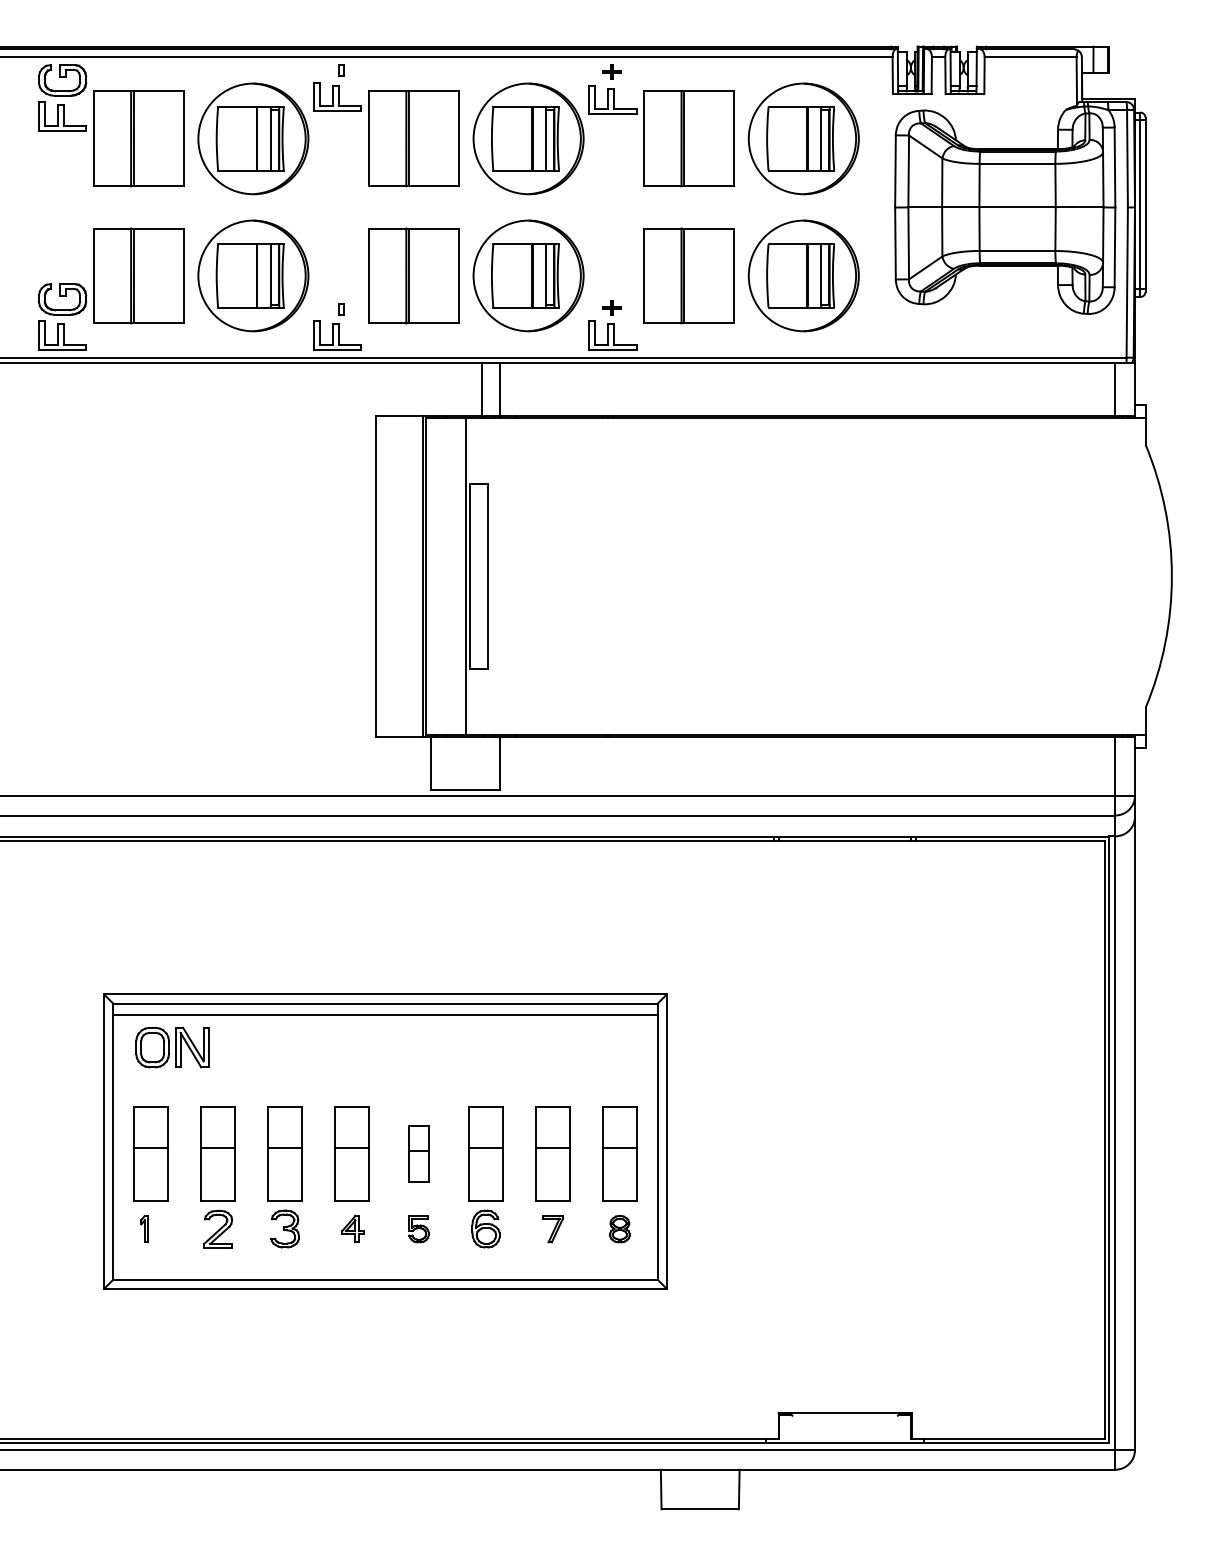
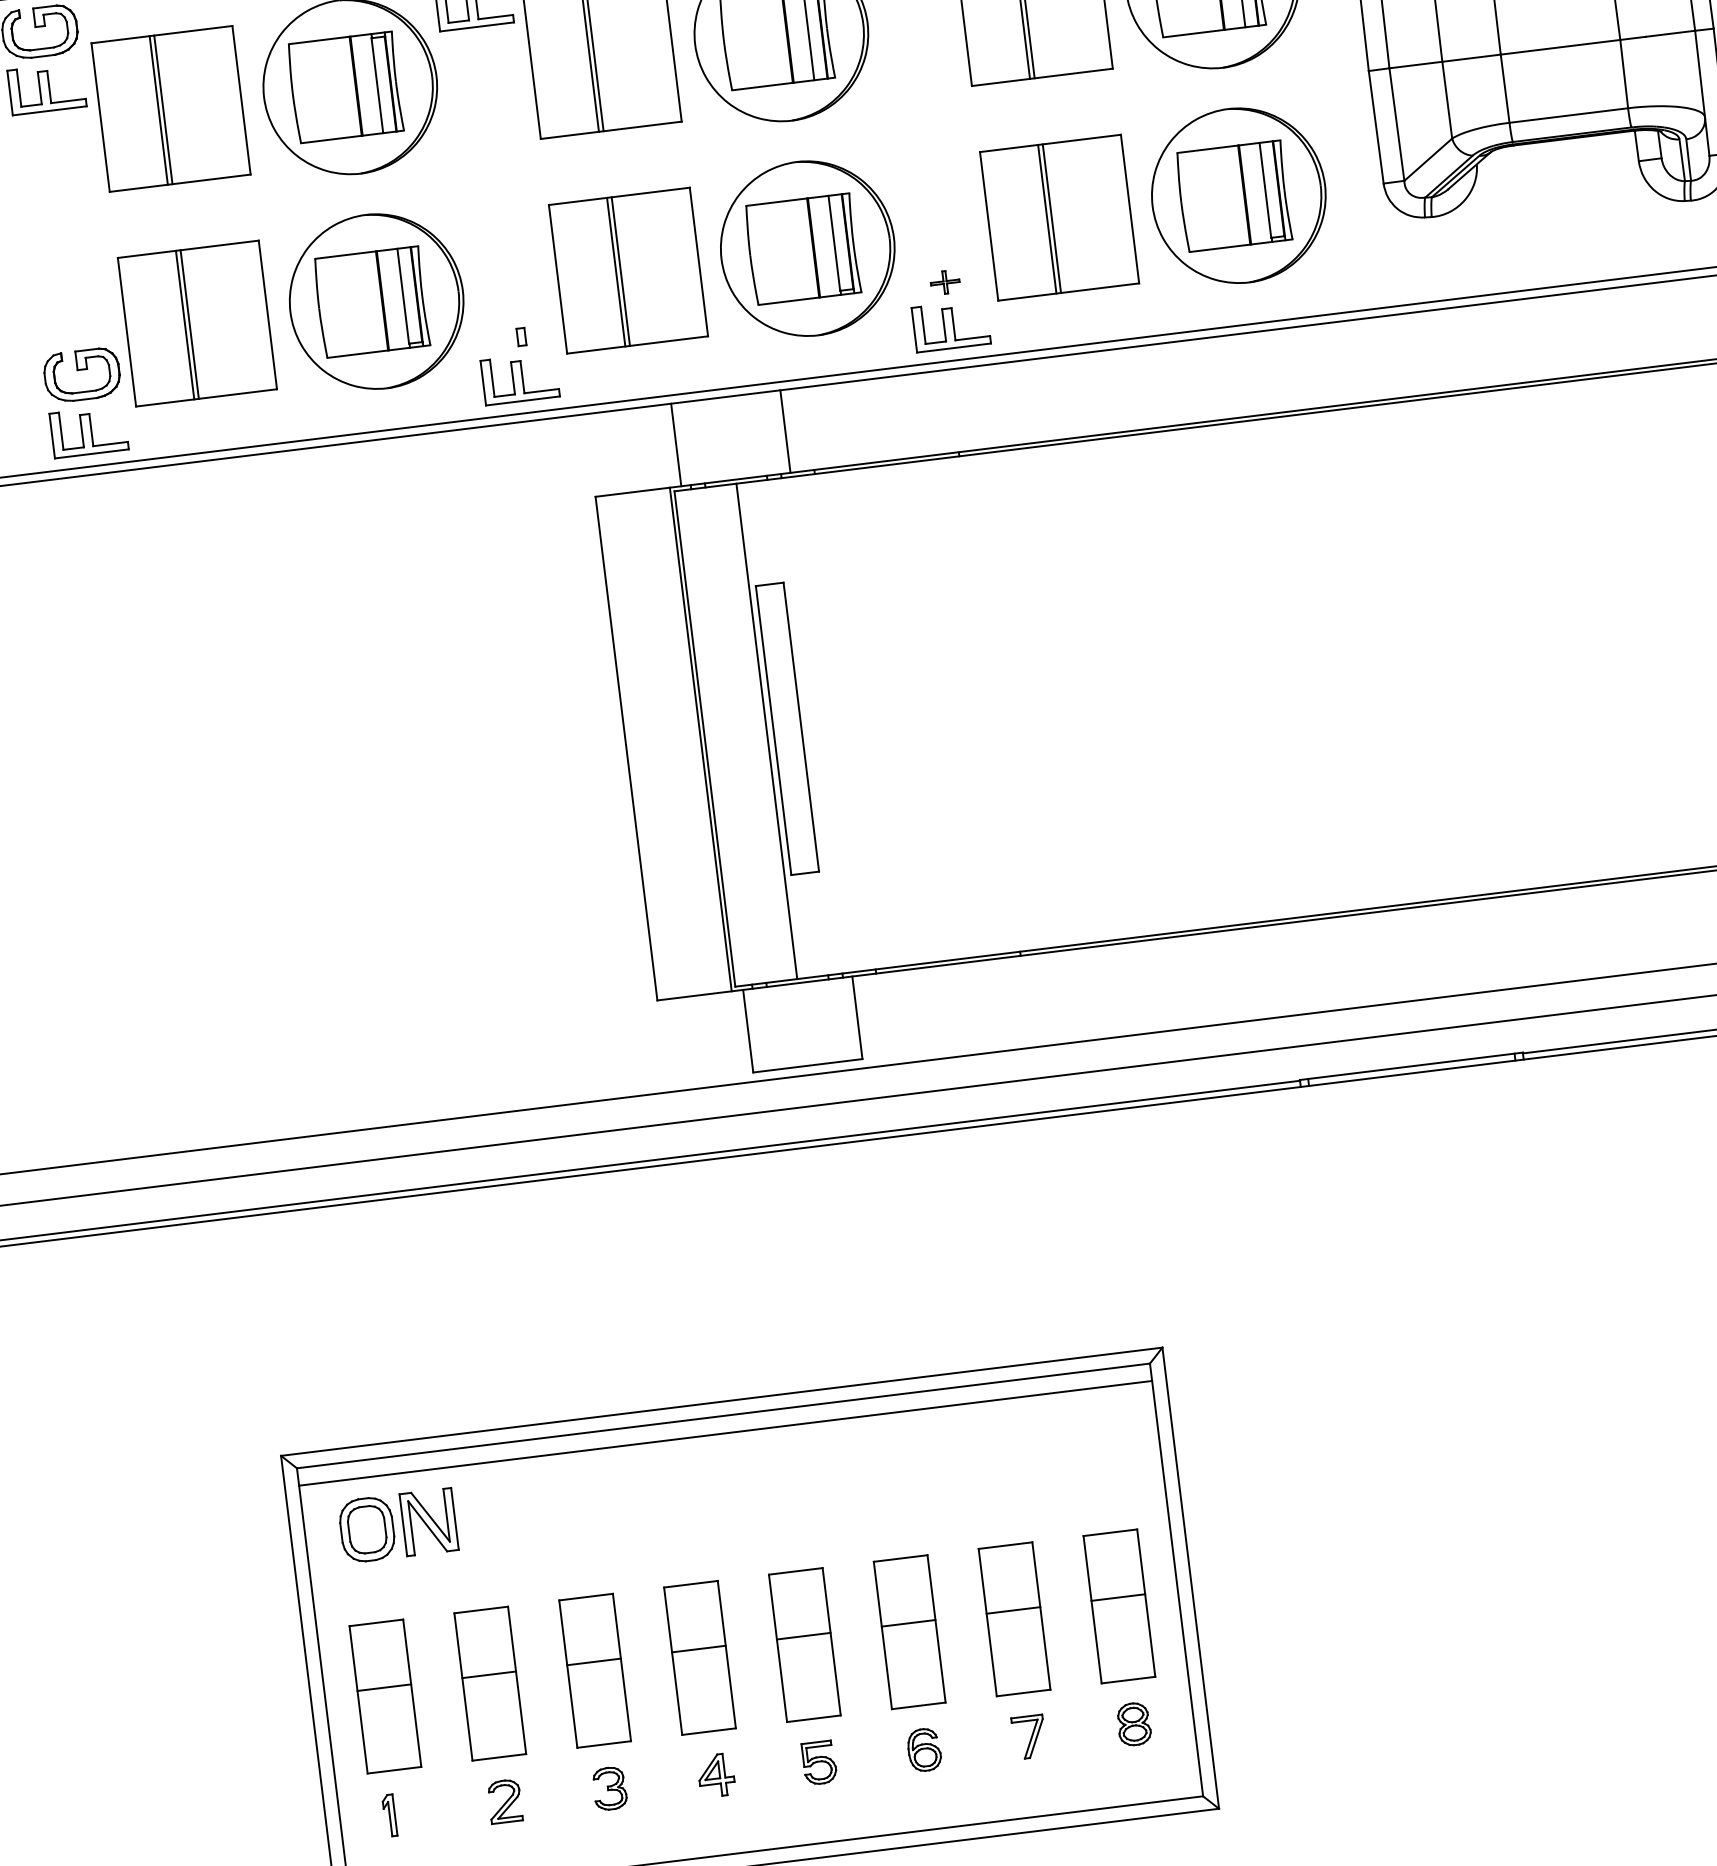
line: (481, 388) -> (675, 443), moved
part: (418, 1153) -> (804, 1644), size x1.67
part: (218, 1228) -> (505, 1800), size x0.71
part: (285, 1229) -> (610, 1789), size x0.71
part: (485, 1229) -> (923, 1750), size x0.71

